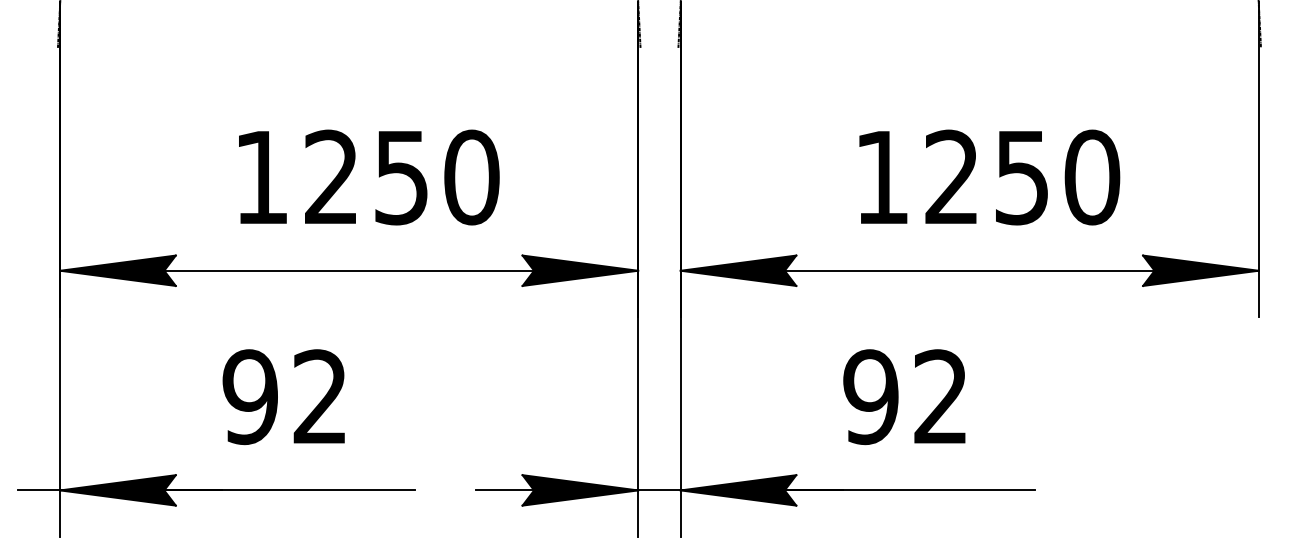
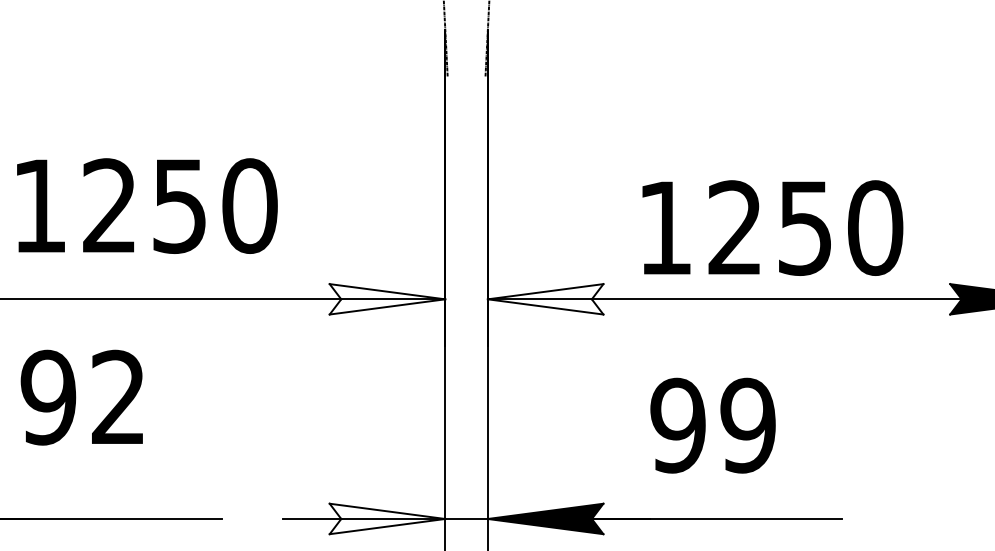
text: (369, 177) -> (147, 206), moved
text: (989, 177) -> (772, 228), moved
fill: (580, 270) -> (387, 299), removed
fill: (738, 270) -> (545, 299), removed
text: (283, 397) -> (81, 398), moved
text: (940, 397) -> (747, 426), 92 -> 99
fill: (580, 490) -> (387, 519), removed

